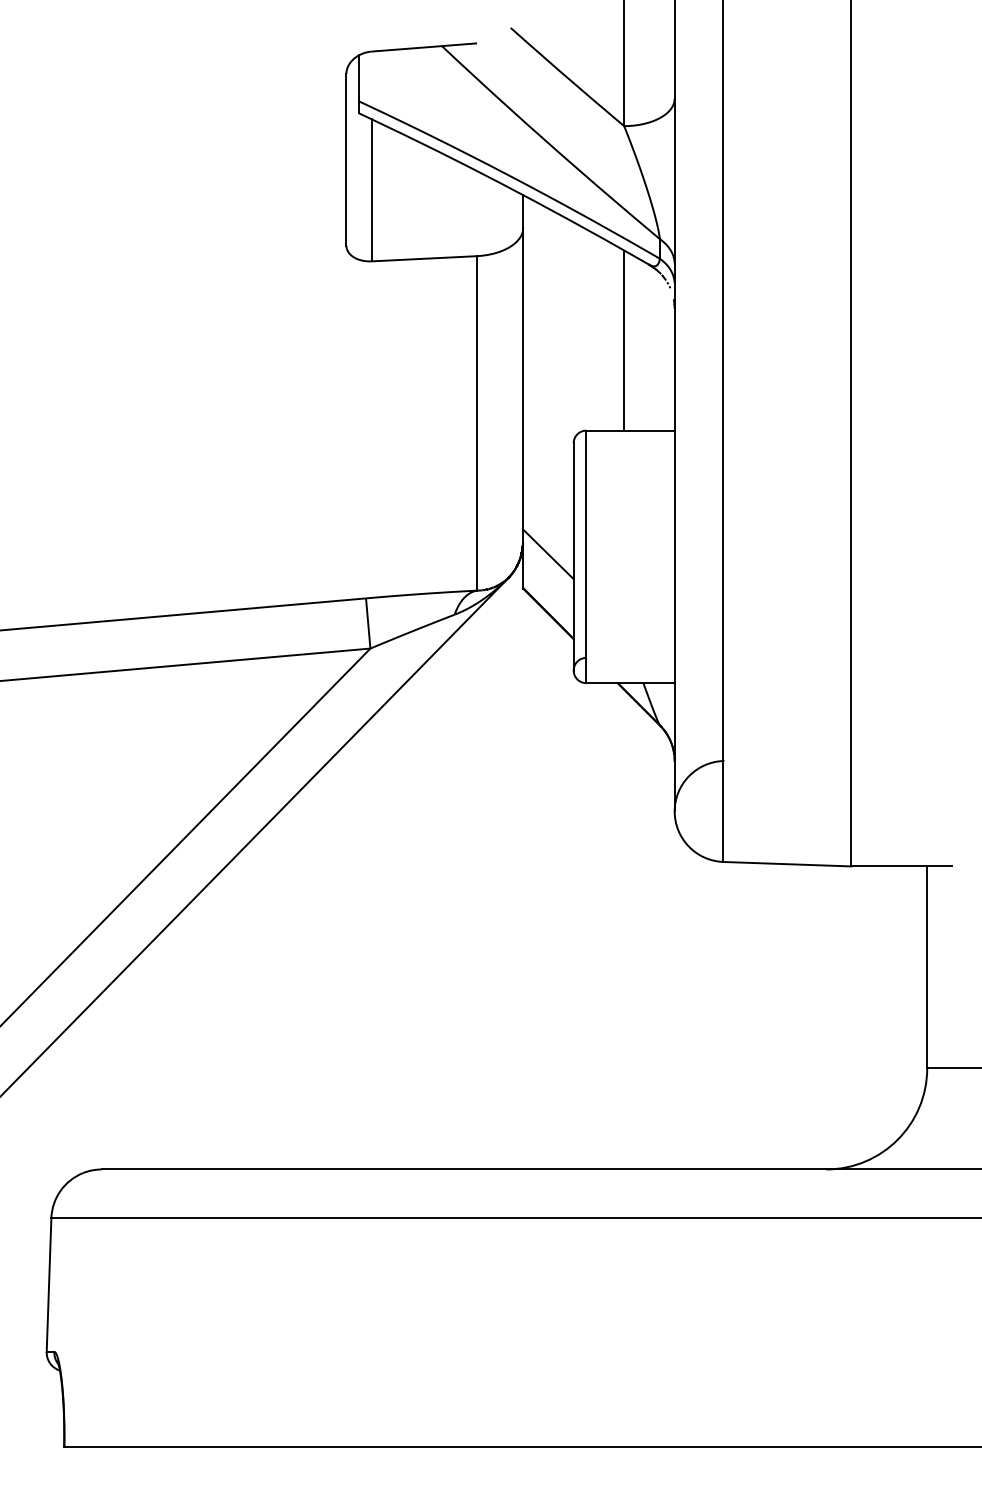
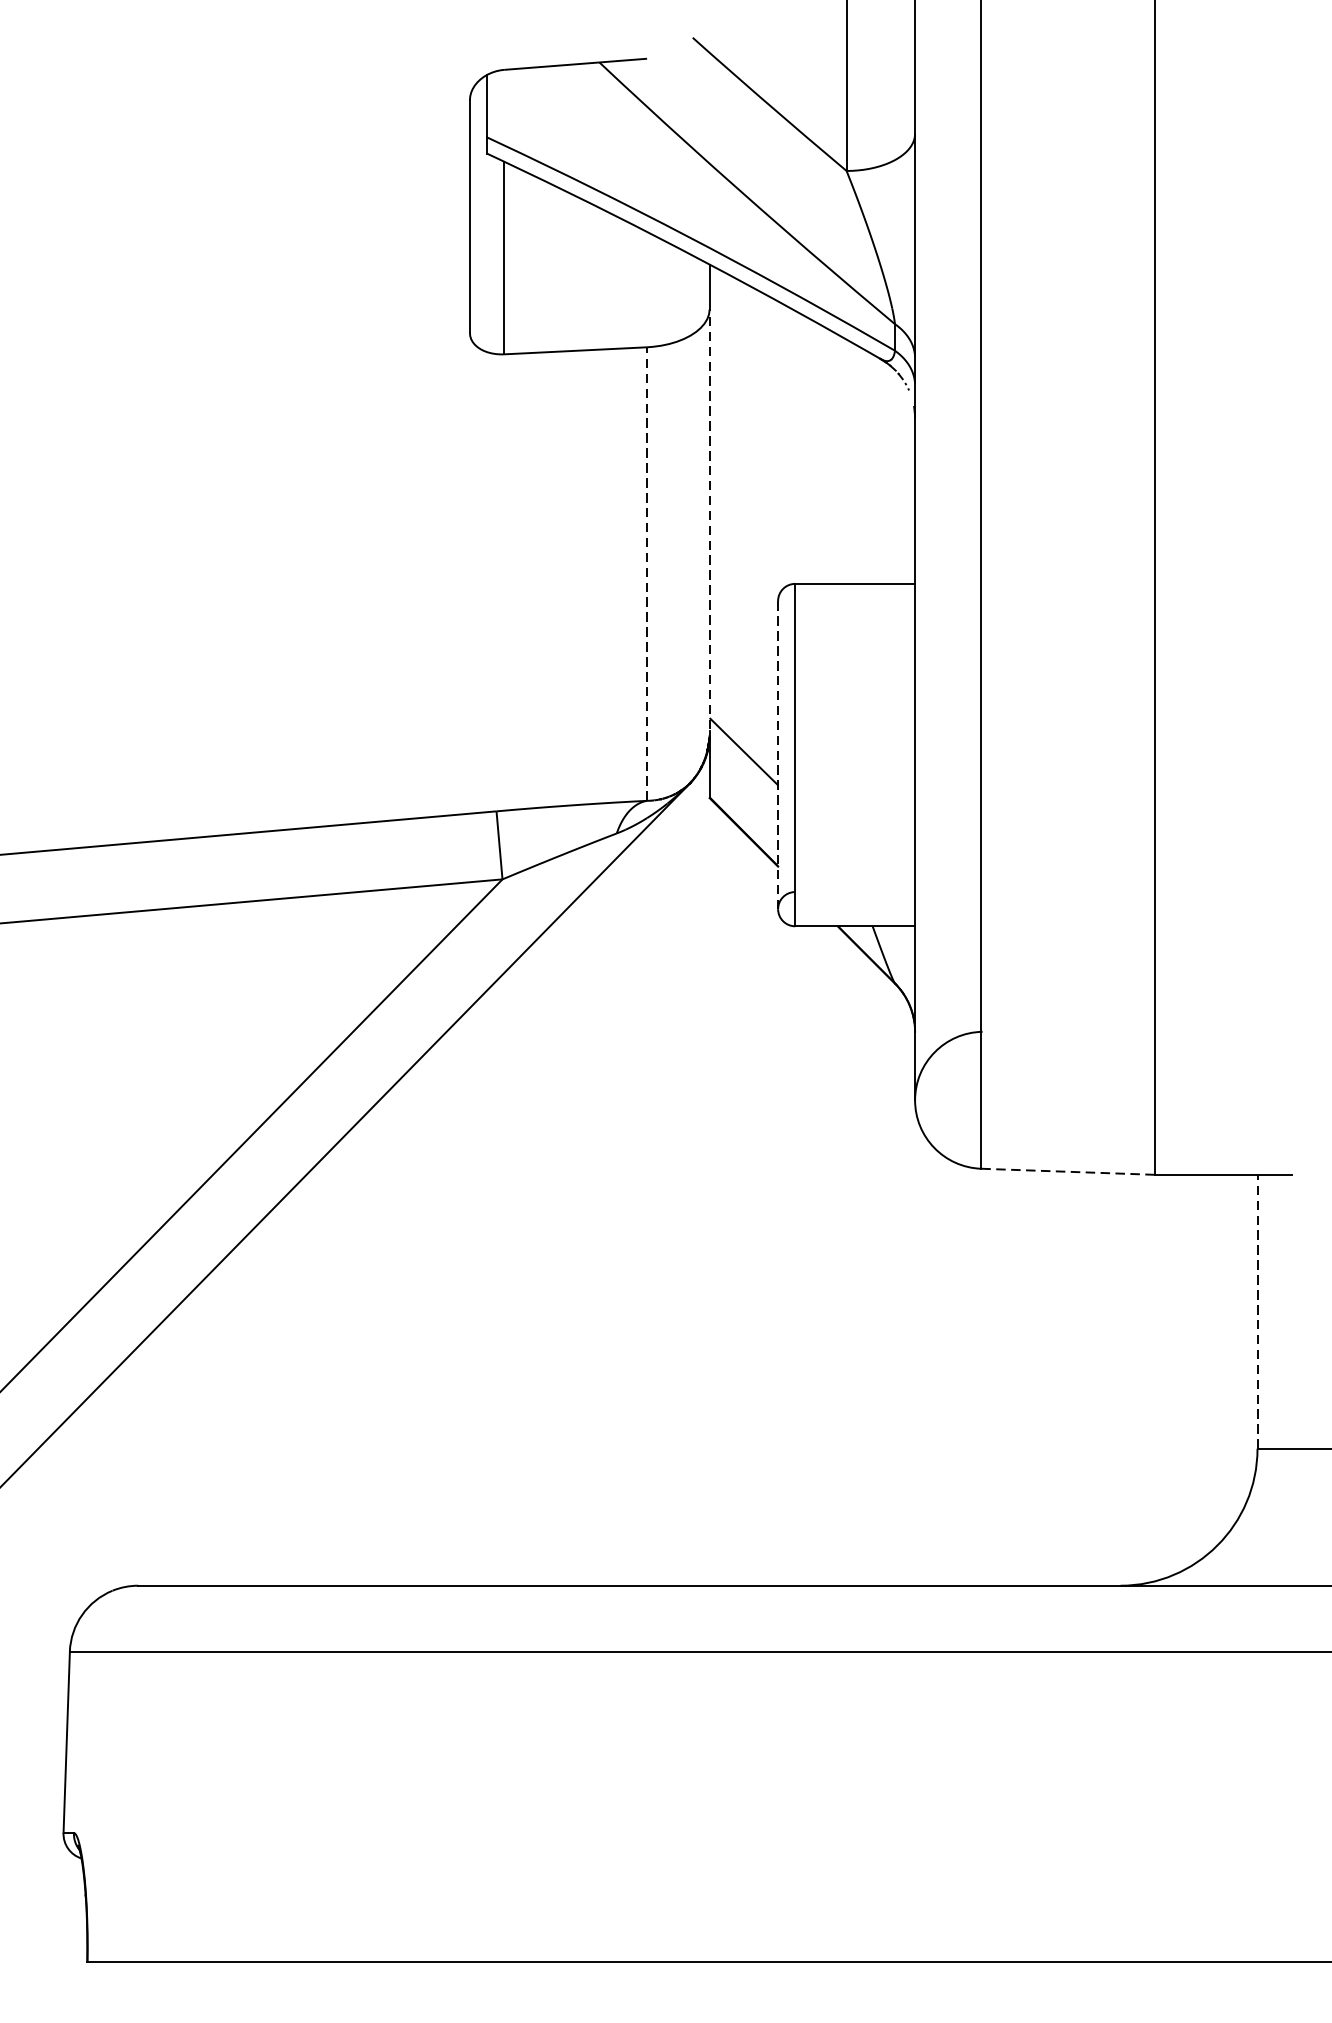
line: (624, 340) -> (847, 461), removed
line: (523, 382) -> (710, 518), solid -> dashed
line: (477, 422) -> (647, 572), solid -> dashed
line: (573, 556) -> (777, 754), solid -> dashed
line: (786, 864) -> (1066, 1172), solid -> dashed
line: (927, 966) -> (1257, 1310), solid -> dashed

